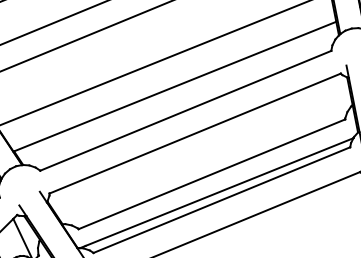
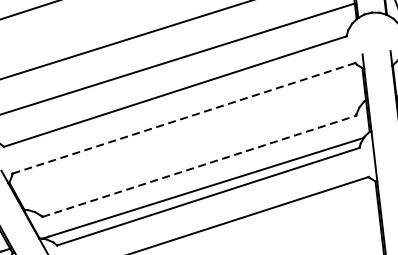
line: (195, 133) -> (184, 118), solid -> dashed
line: (212, 174) -> (199, 166), solid -> dashed

